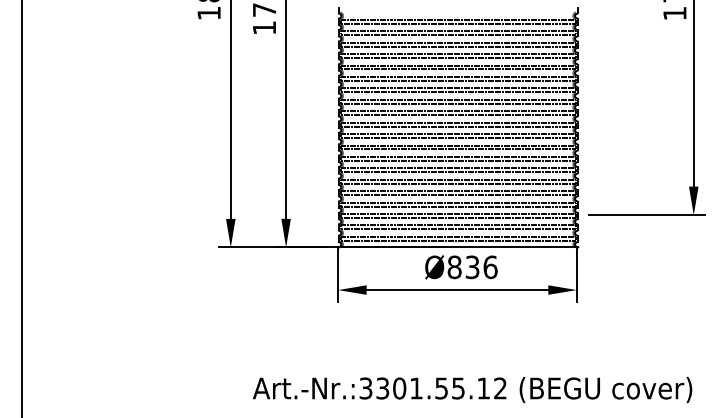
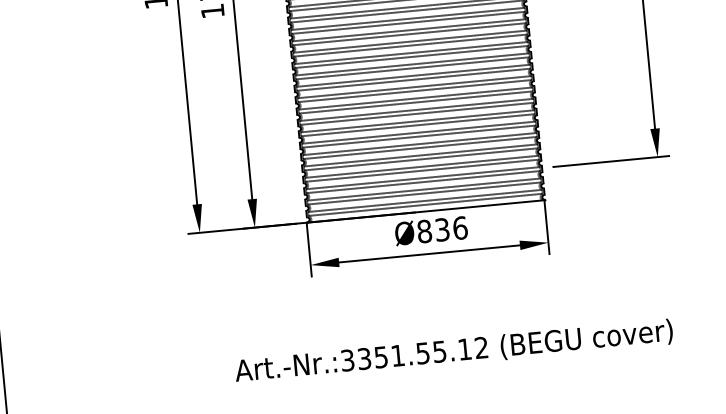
text: (399, 388) -> (381, 357), Art.-Nr.:3301.55.12 -> Art.-Nr.:3351.55.12

